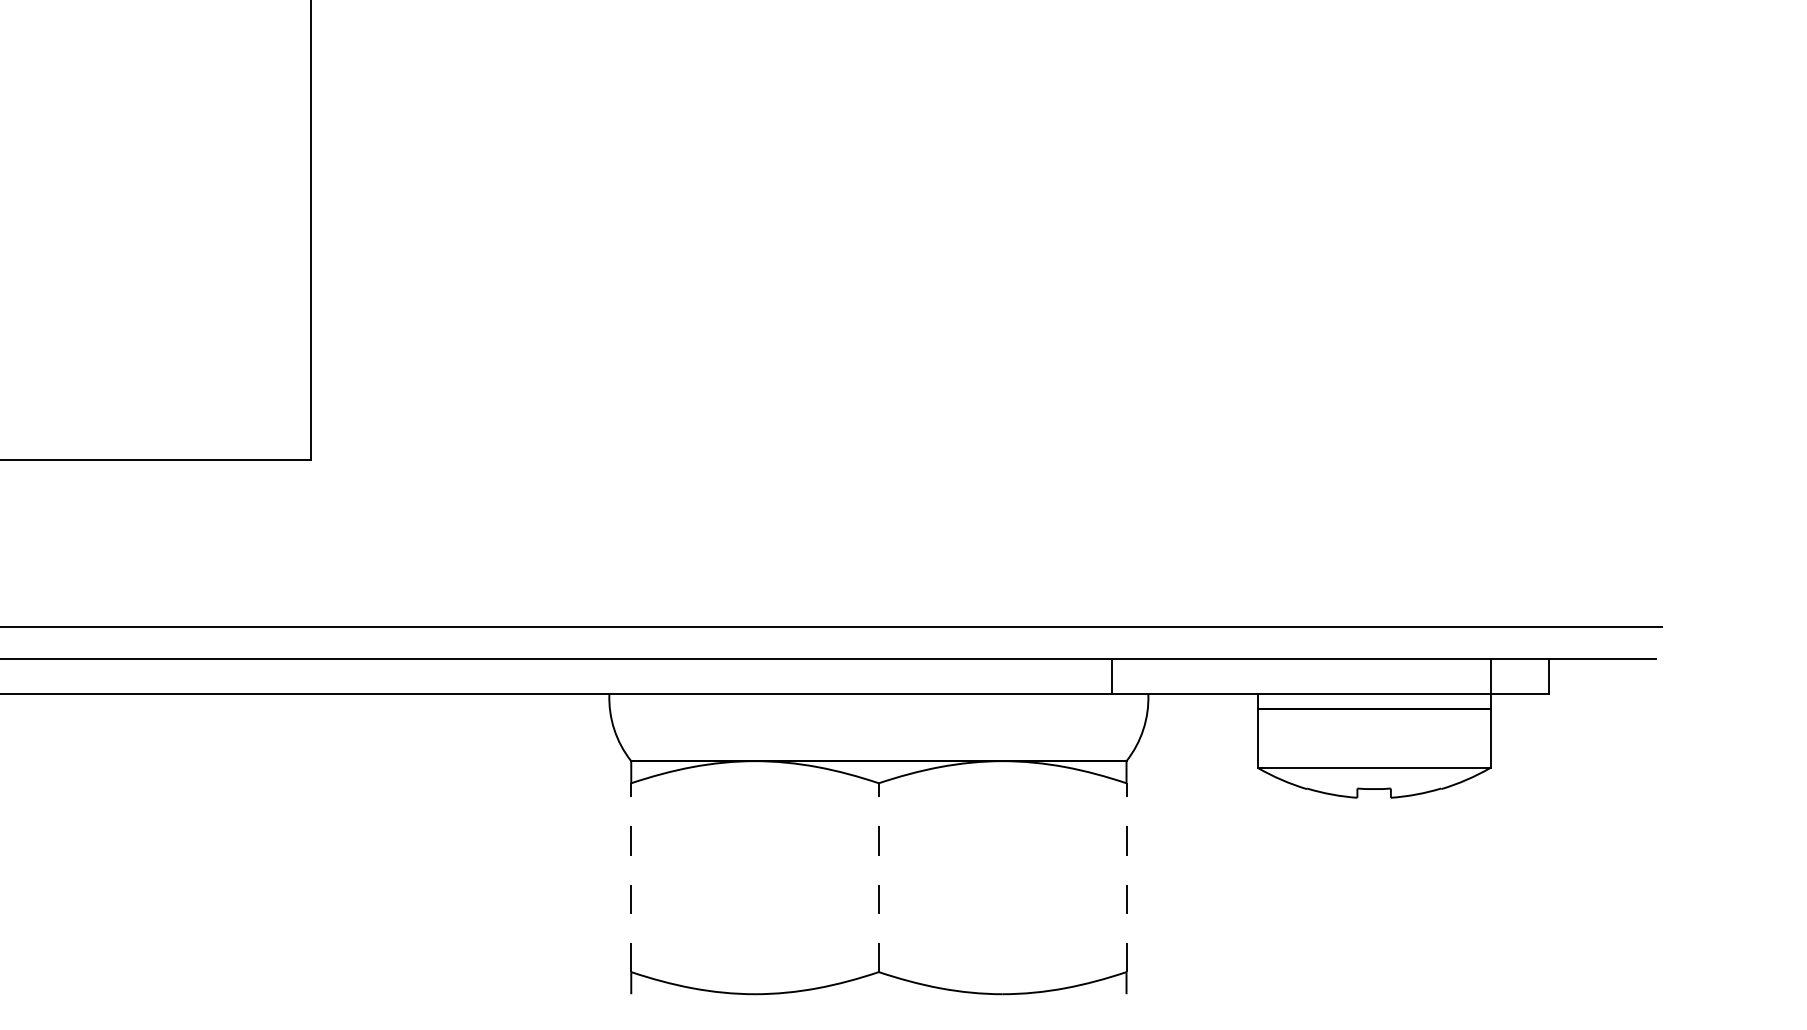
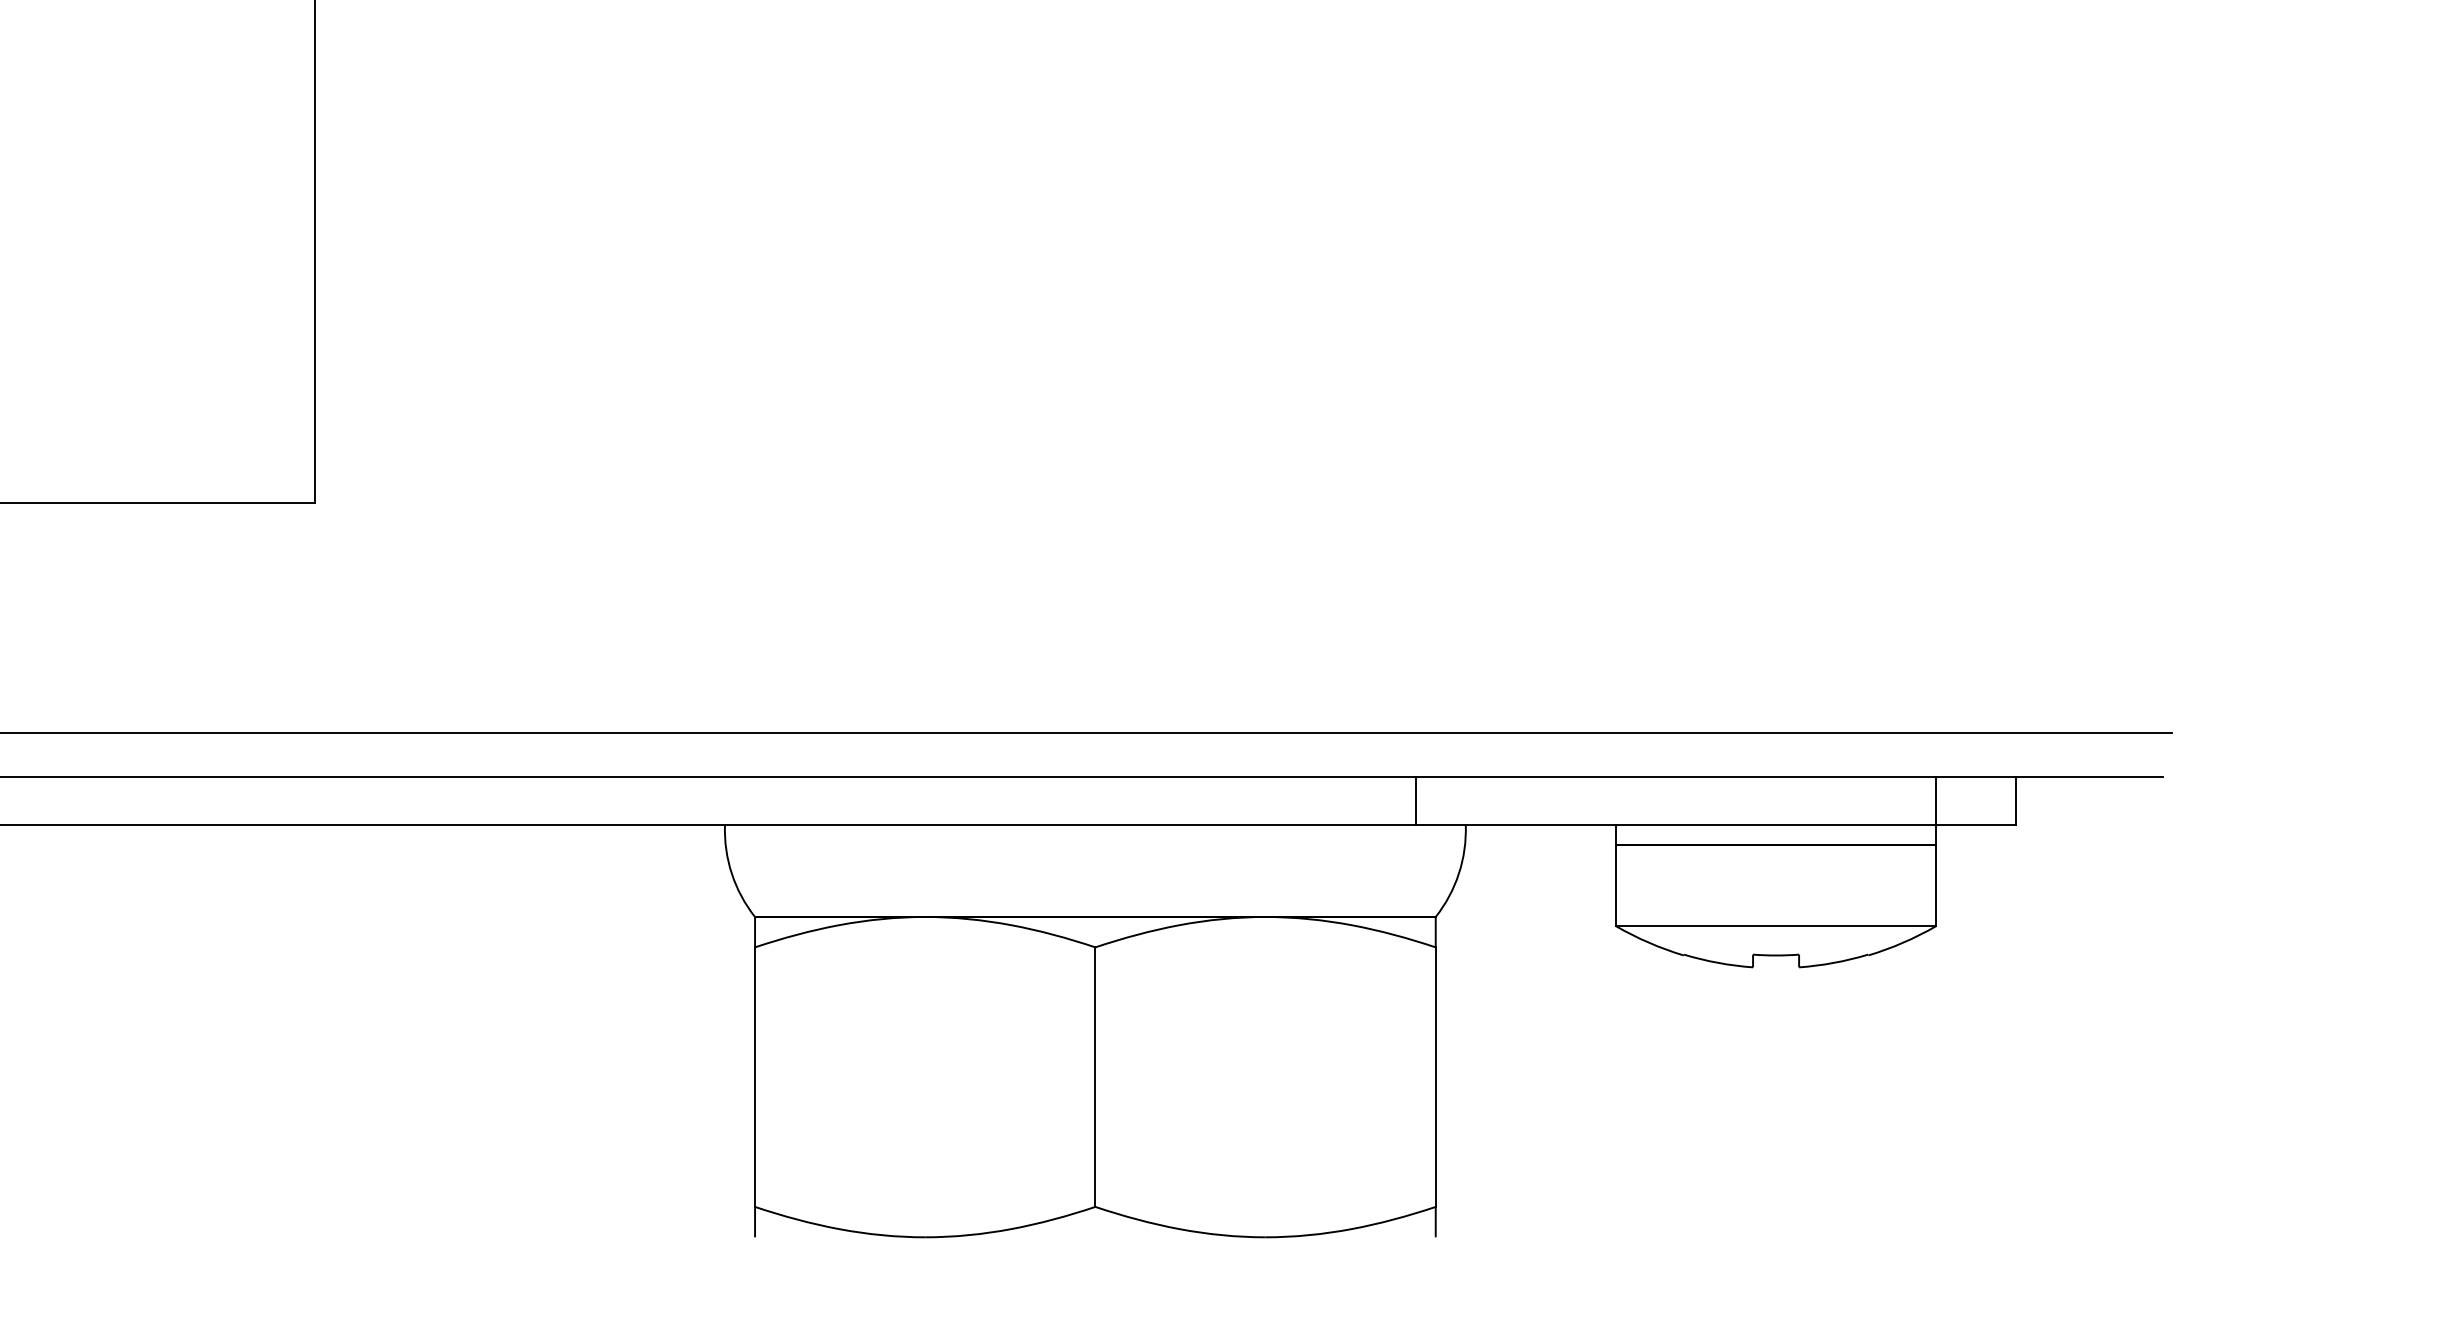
line: (631, 877) -> (755, 1076), dashed -> solid
line: (878, 877) -> (1094, 1076), dashed -> solid
line: (1126, 877) -> (1435, 1076), dashed -> solid

